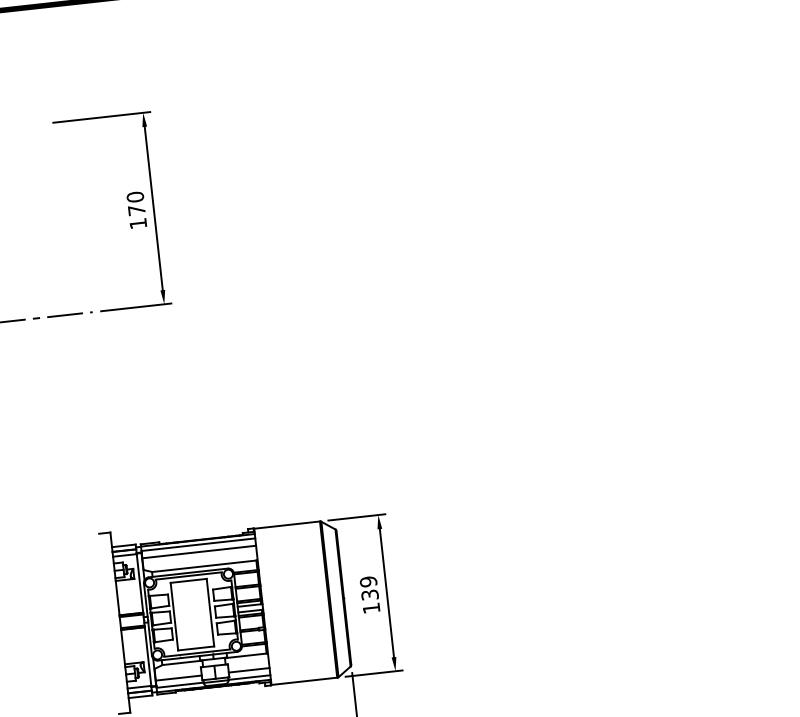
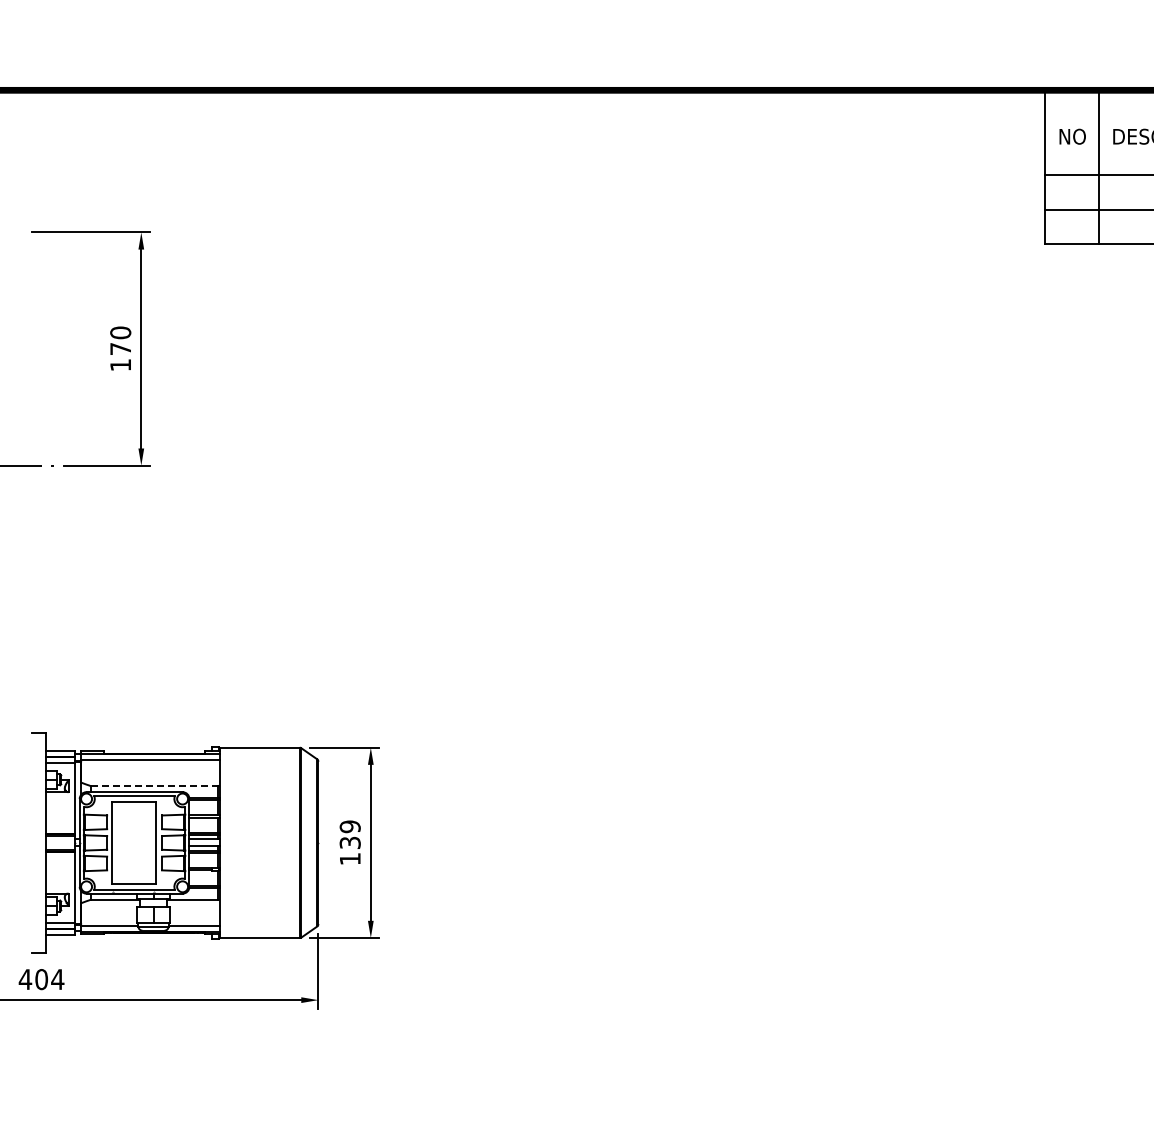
line: (199, 552) -> (150, 768), removed
line: (204, 566) -> (154, 786), solid -> dashed
line: (248, 670) -> (194, 917), removed
line: (179, 678) -> (109, 917), removed

